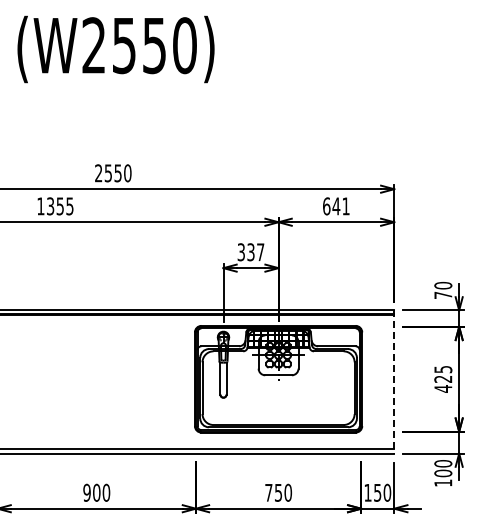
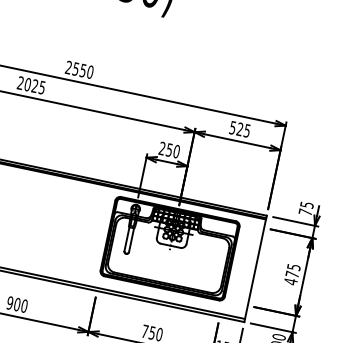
text: (50, 206) -> (27, 84), 1355 -> 2025
text: (336, 206) -> (240, 129), 641 -> 525
text: (250, 252) -> (169, 150), 337 -> 250
text: (443, 285) -> (307, 204), 70 -> 75
text: (443, 378) -> (292, 273), 425 -> 475
line: (394, 382) -> (255, 269), dashed -> solid

